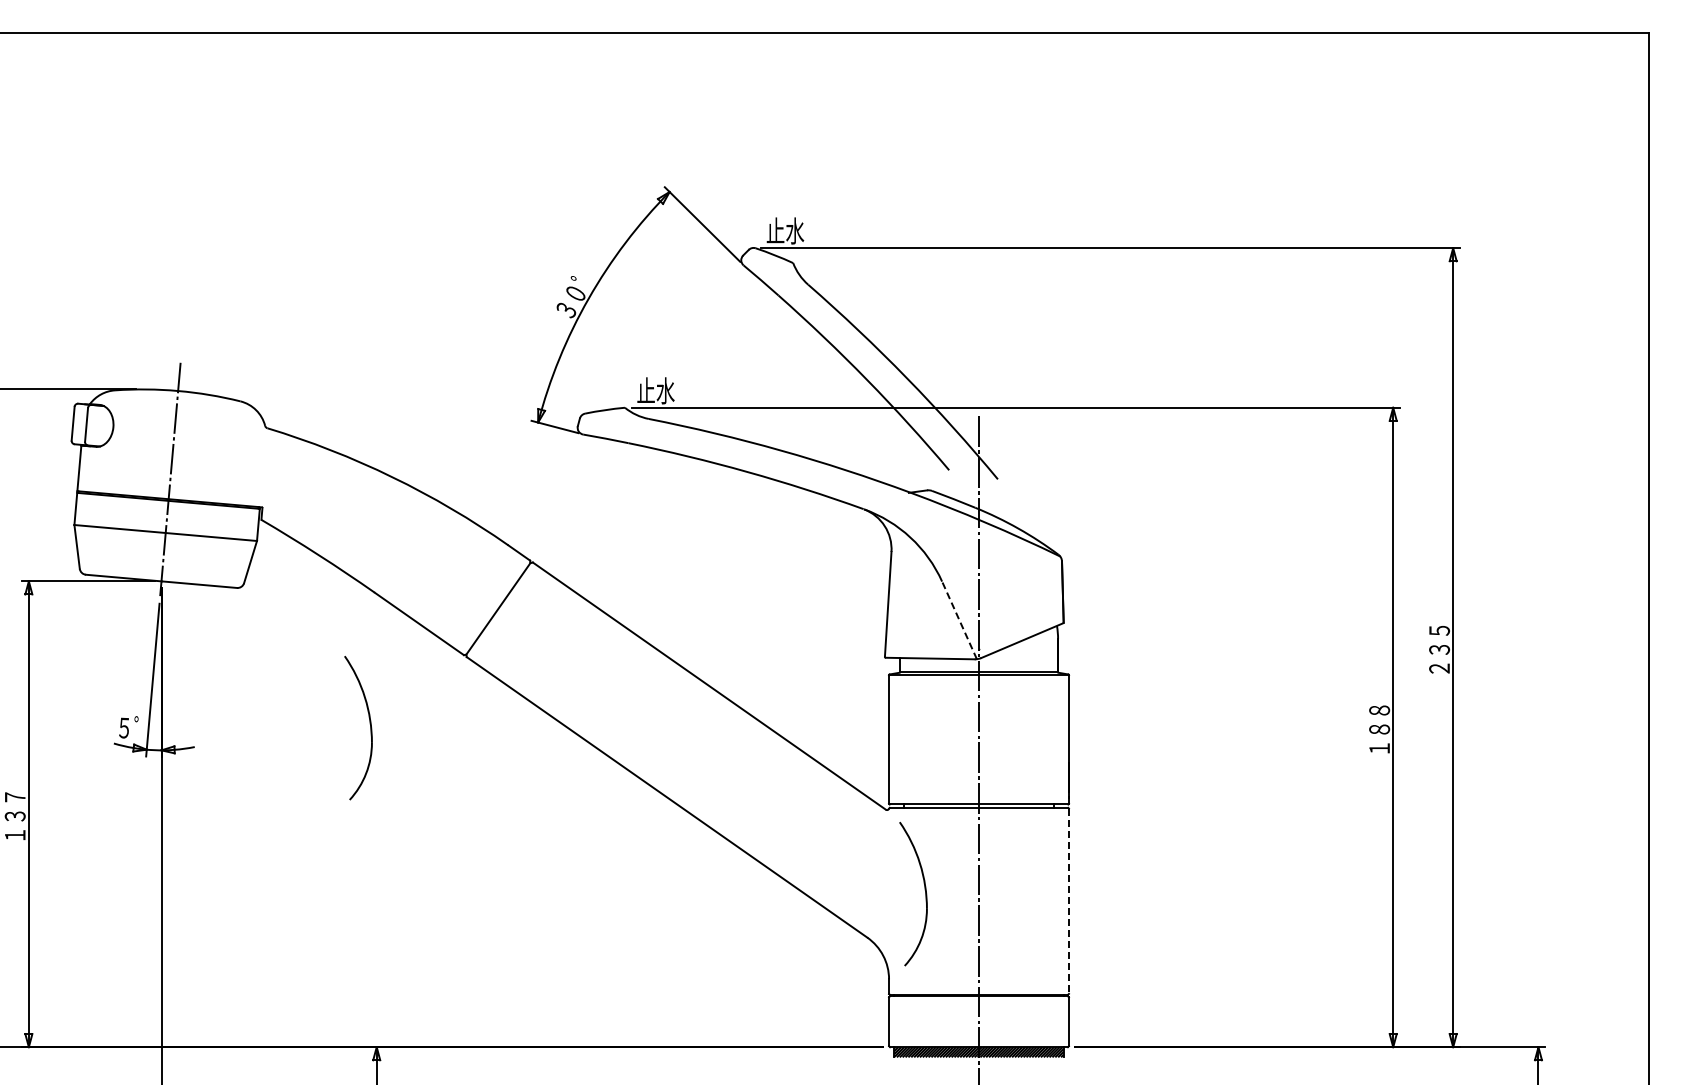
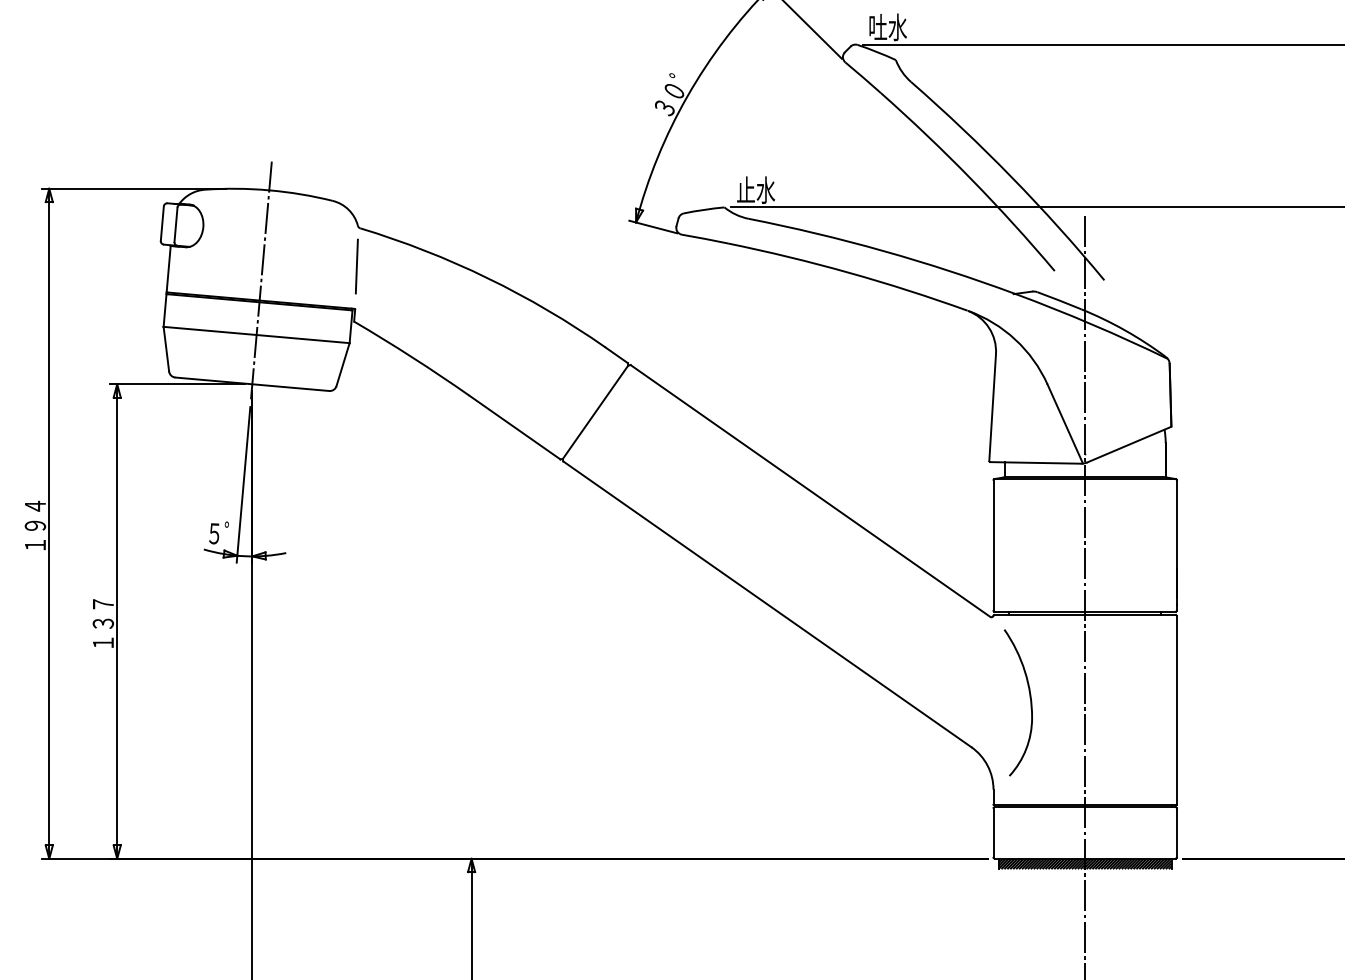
text: (775, 230) -> (877, 26), 止水 -> 吐水
line: (264, 465) -> (357, 266), added
line: (959, 620) -> (1065, 424), dashed -> solid
part: (369, 724) -> (464, 530), removed
line: (1068, 901) -> (1176, 710), dashed -> solid

